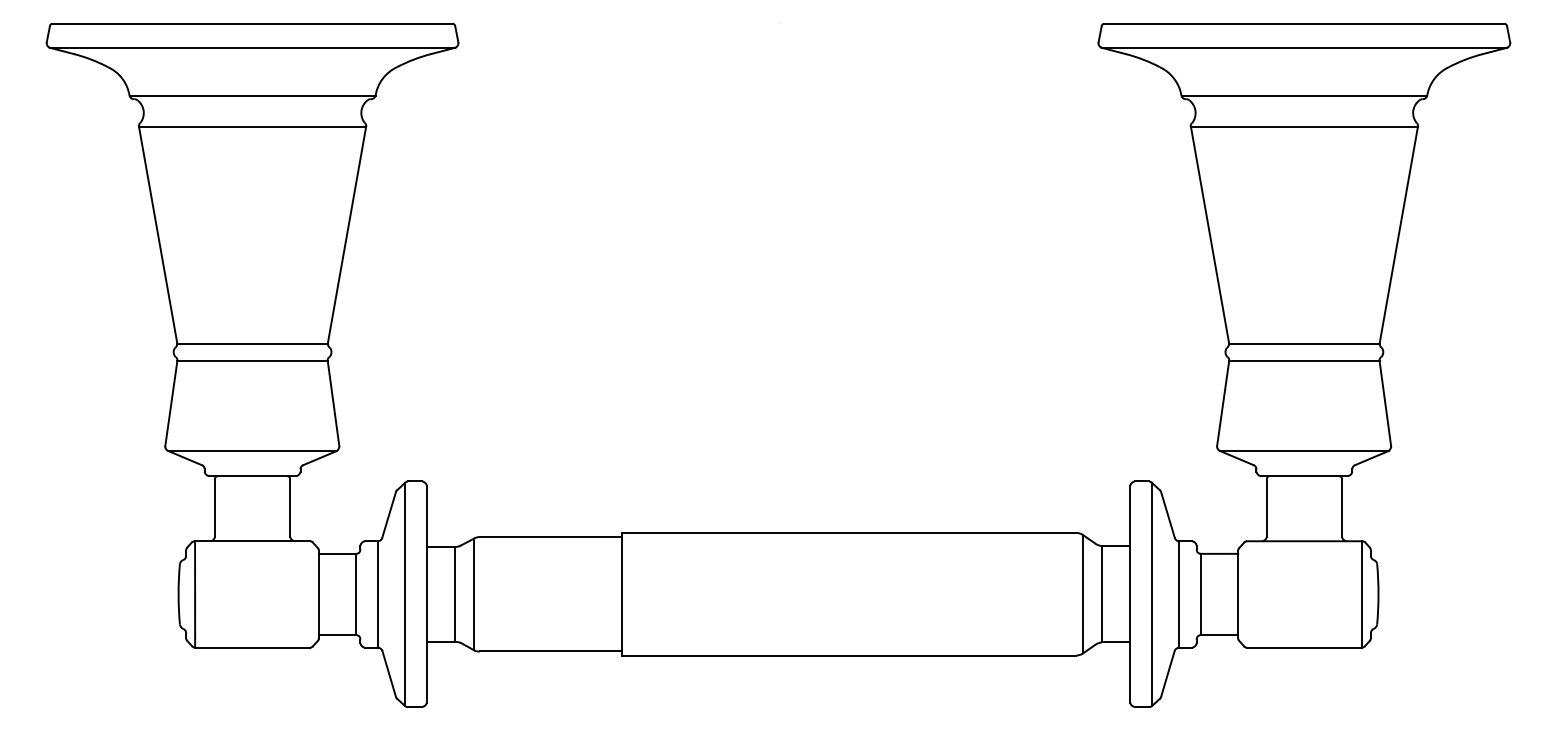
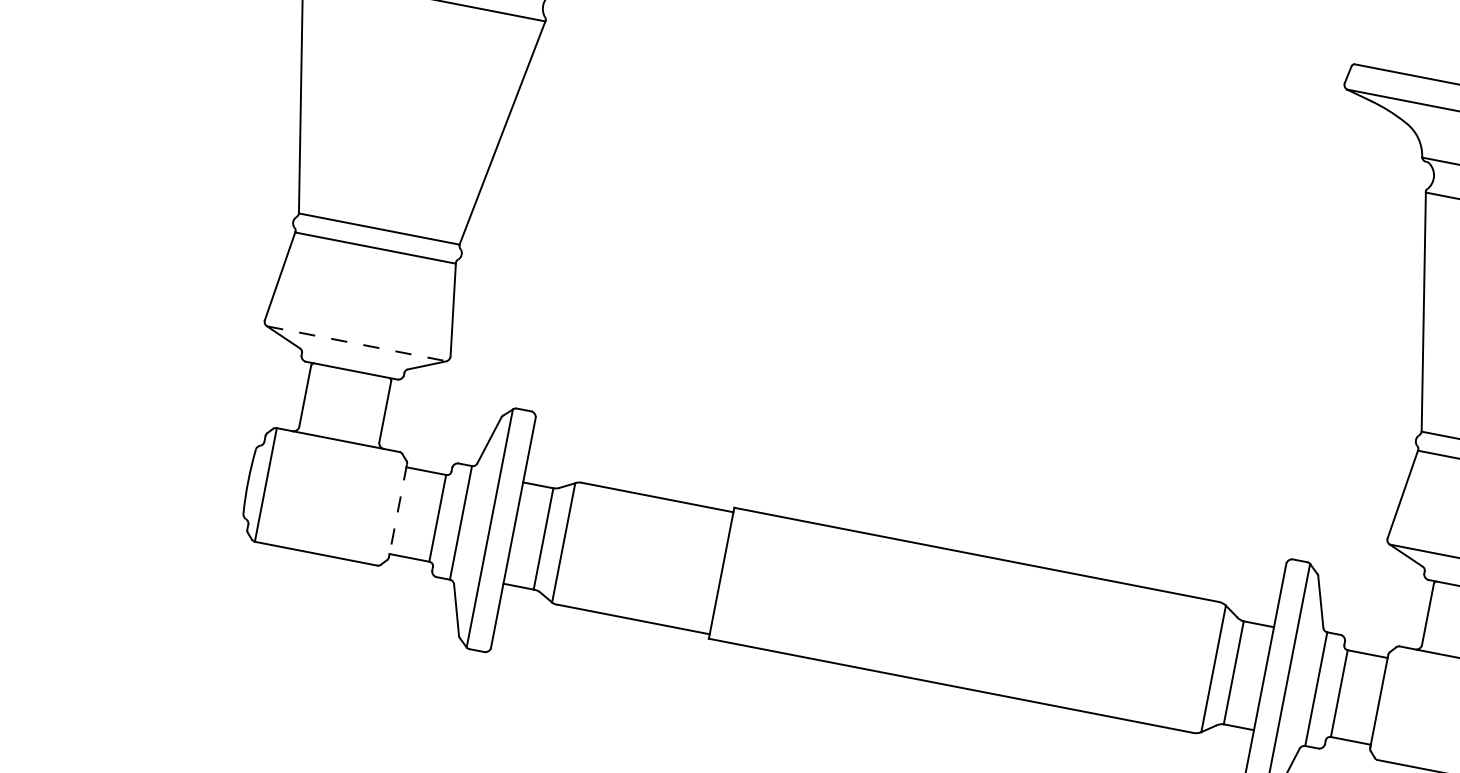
line: (253, 451) -> (357, 344), solid -> dashed
line: (318, 594) -> (397, 510), solid -> dashed

